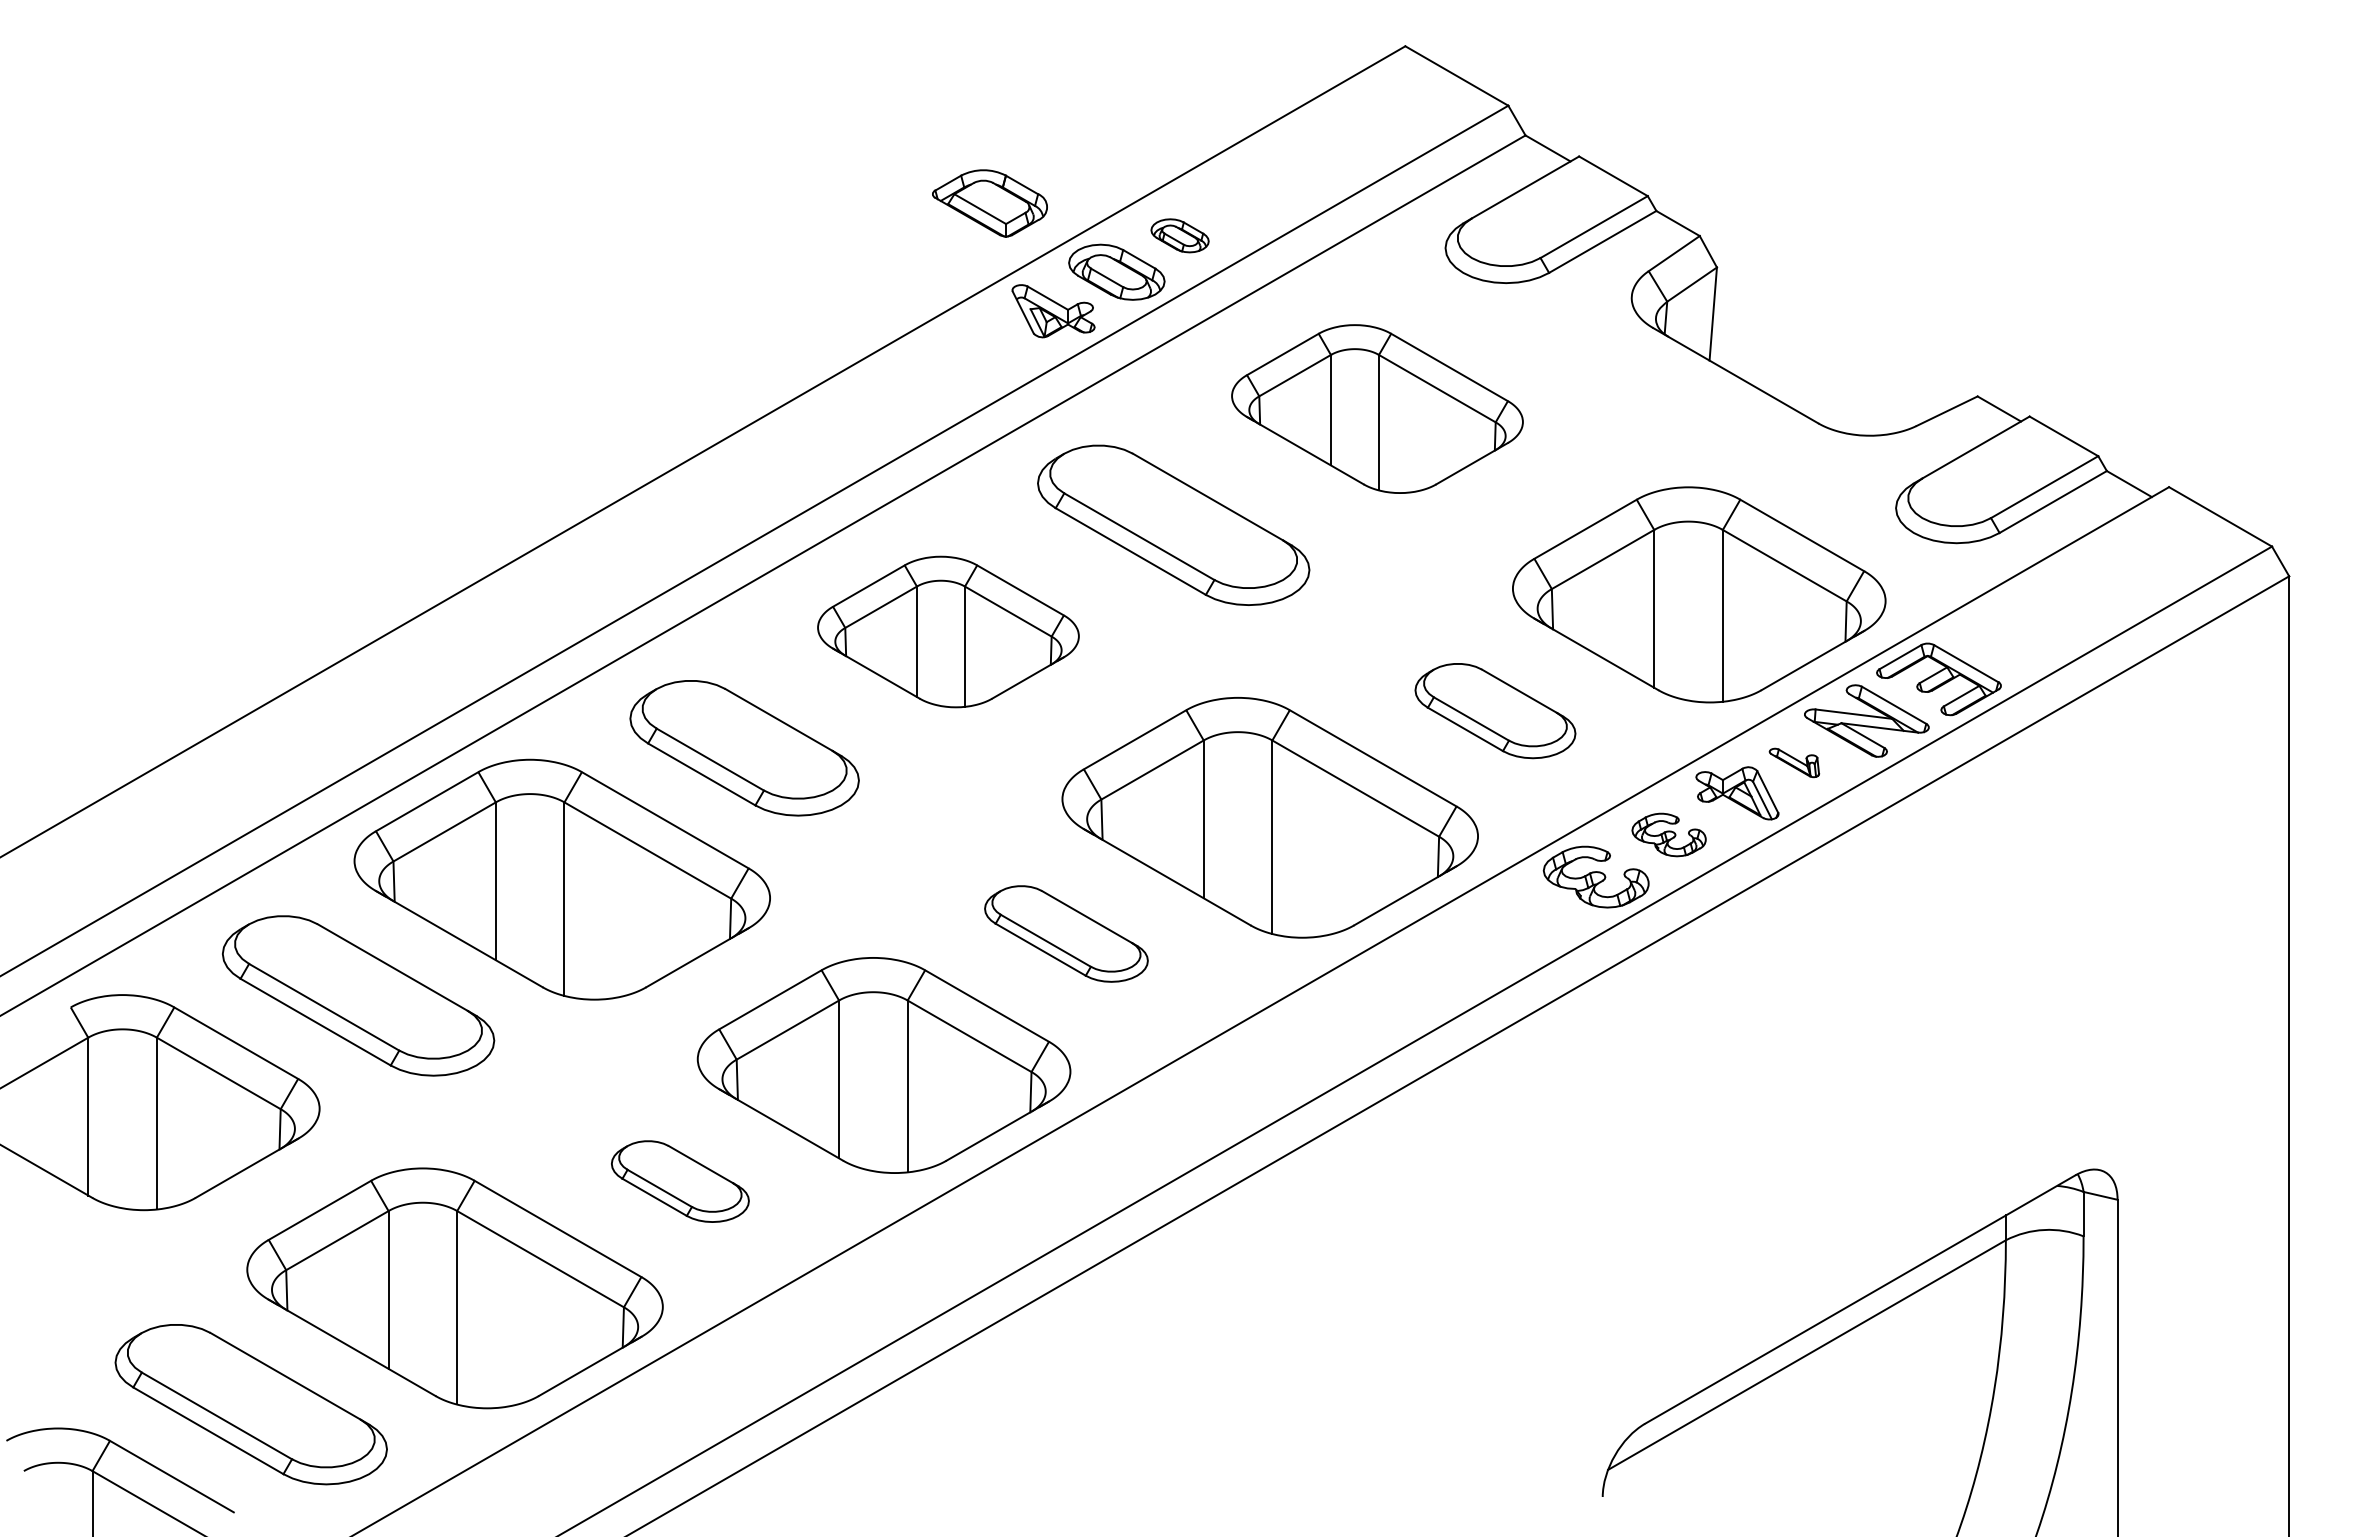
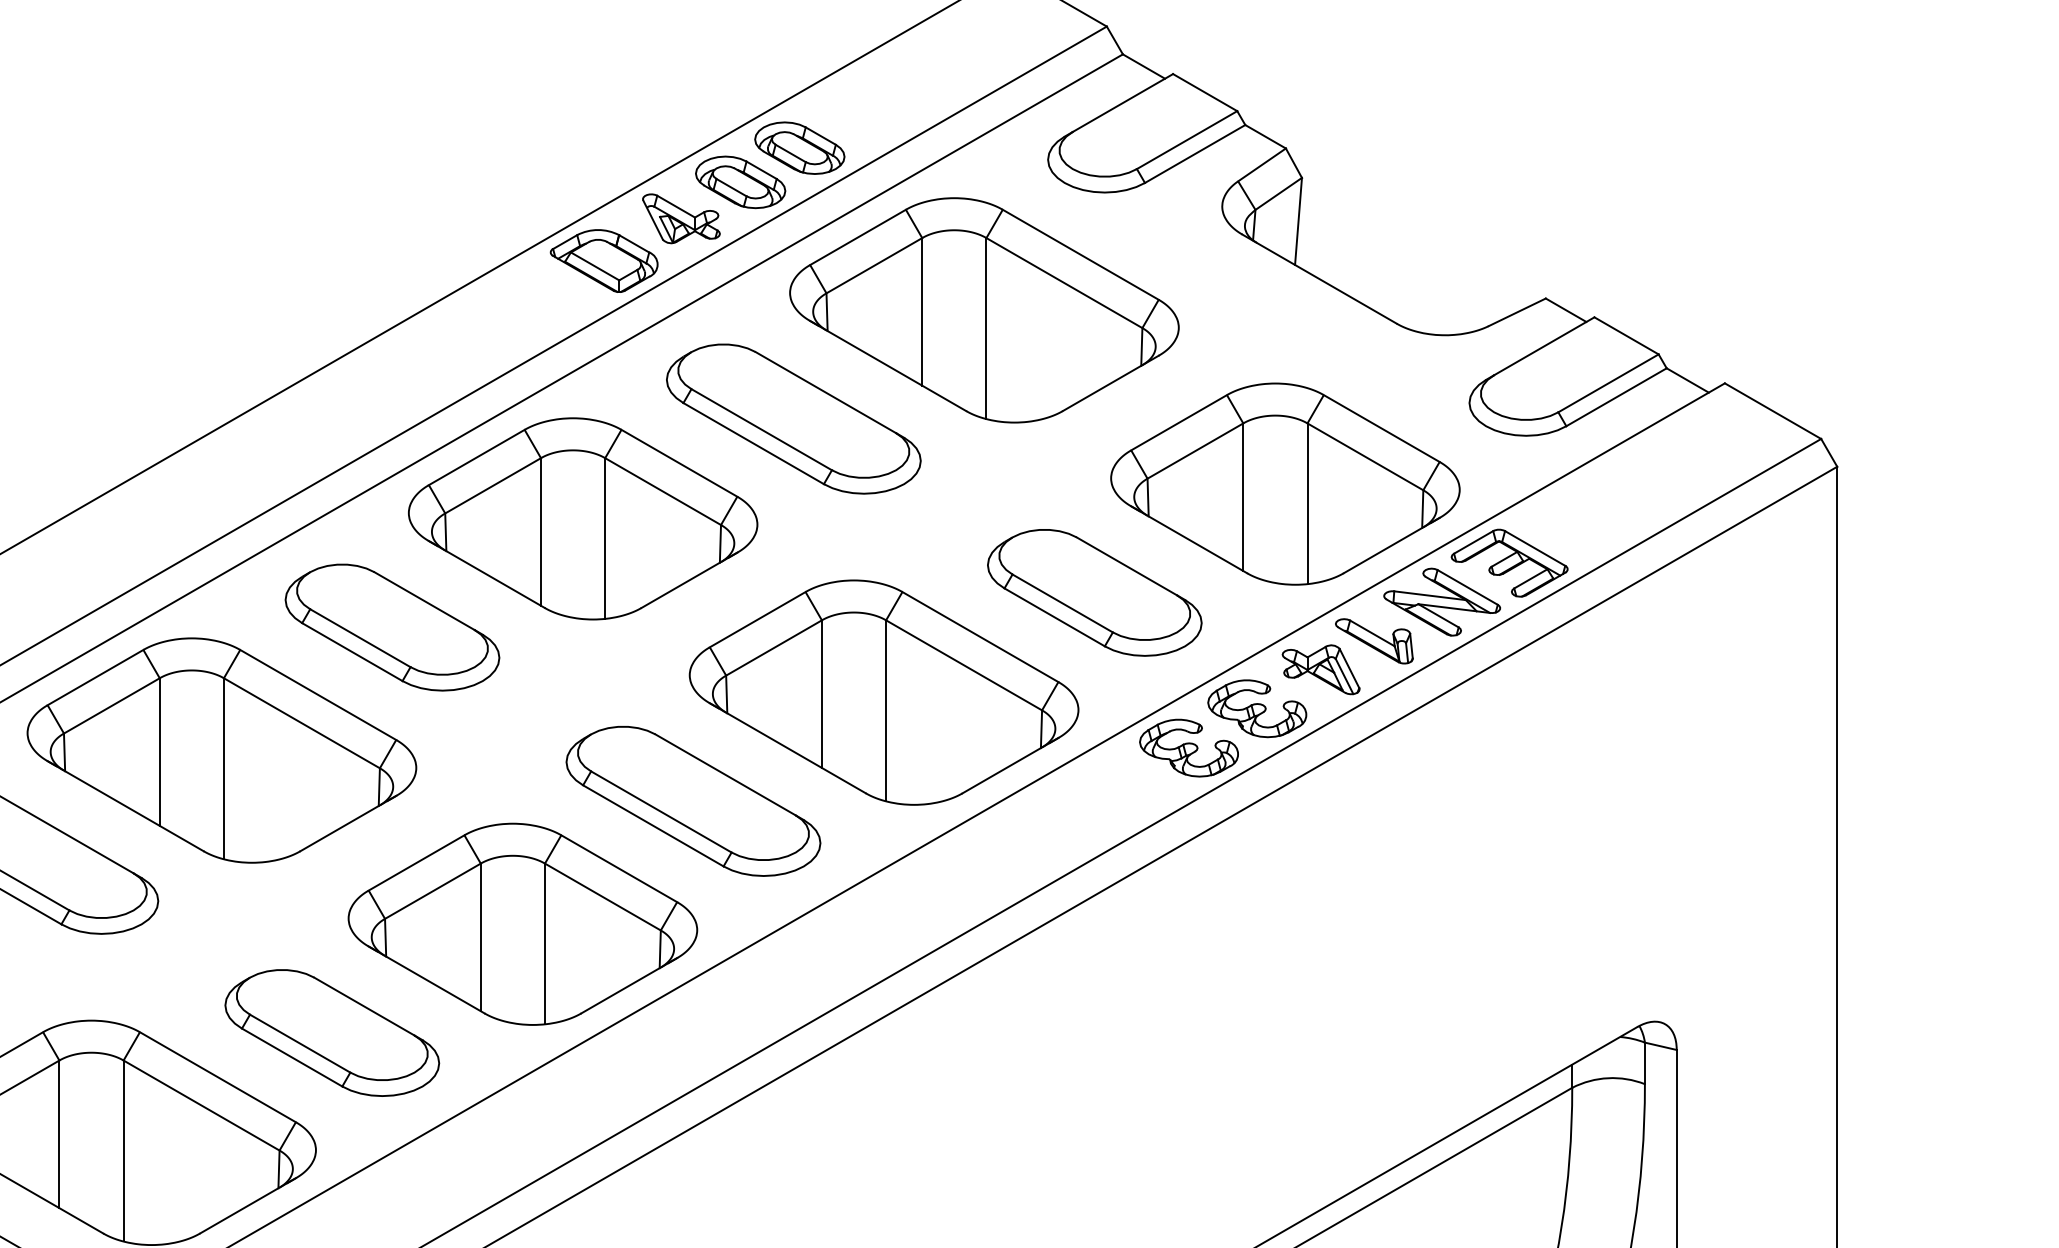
part: (989, 203) -> (603, 261), moved
part: (1179, 235) -> (799, 147), size x1.67
part: (1377, 408) -> (984, 309), size x1.43
part: (948, 631) -> (583, 518), size x1.43
part: (1495, 710) -> (1094, 592), size x1.43
part: (1794, 762) -> (1374, 640), size x1.67
part: (1668, 834) -> (1256, 708), size x1.43
part: (1066, 933) -> (693, 800), size x1.67
part: (680, 1181) -> (332, 1032), size x1.67

